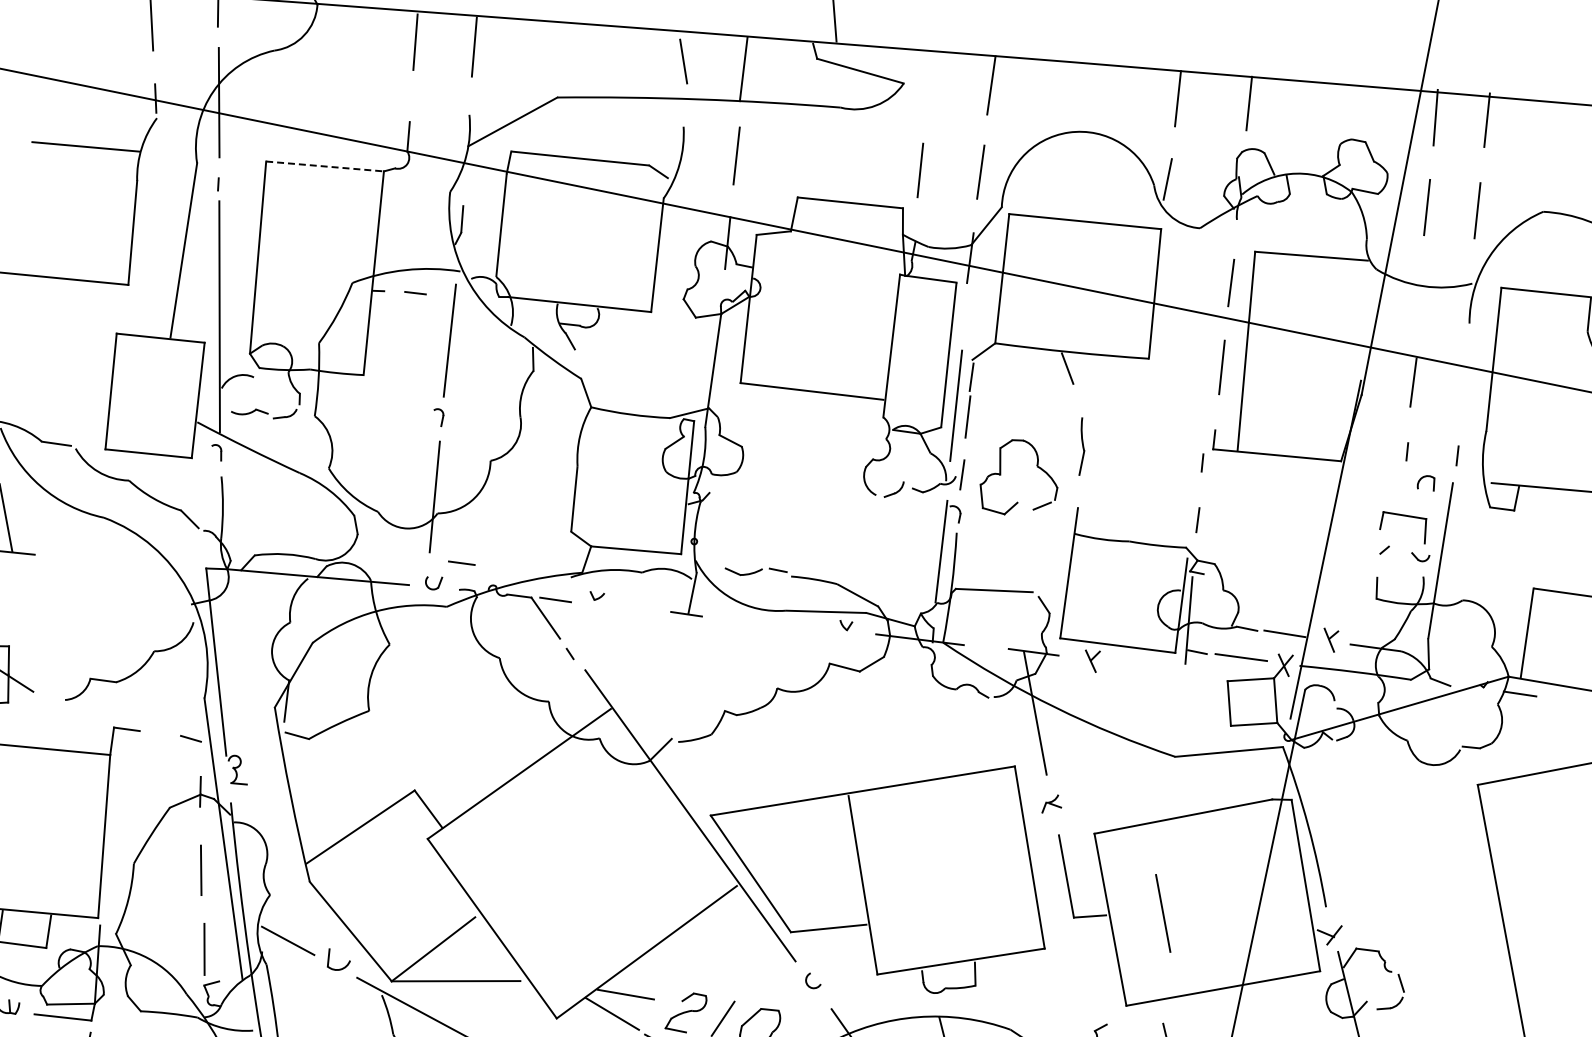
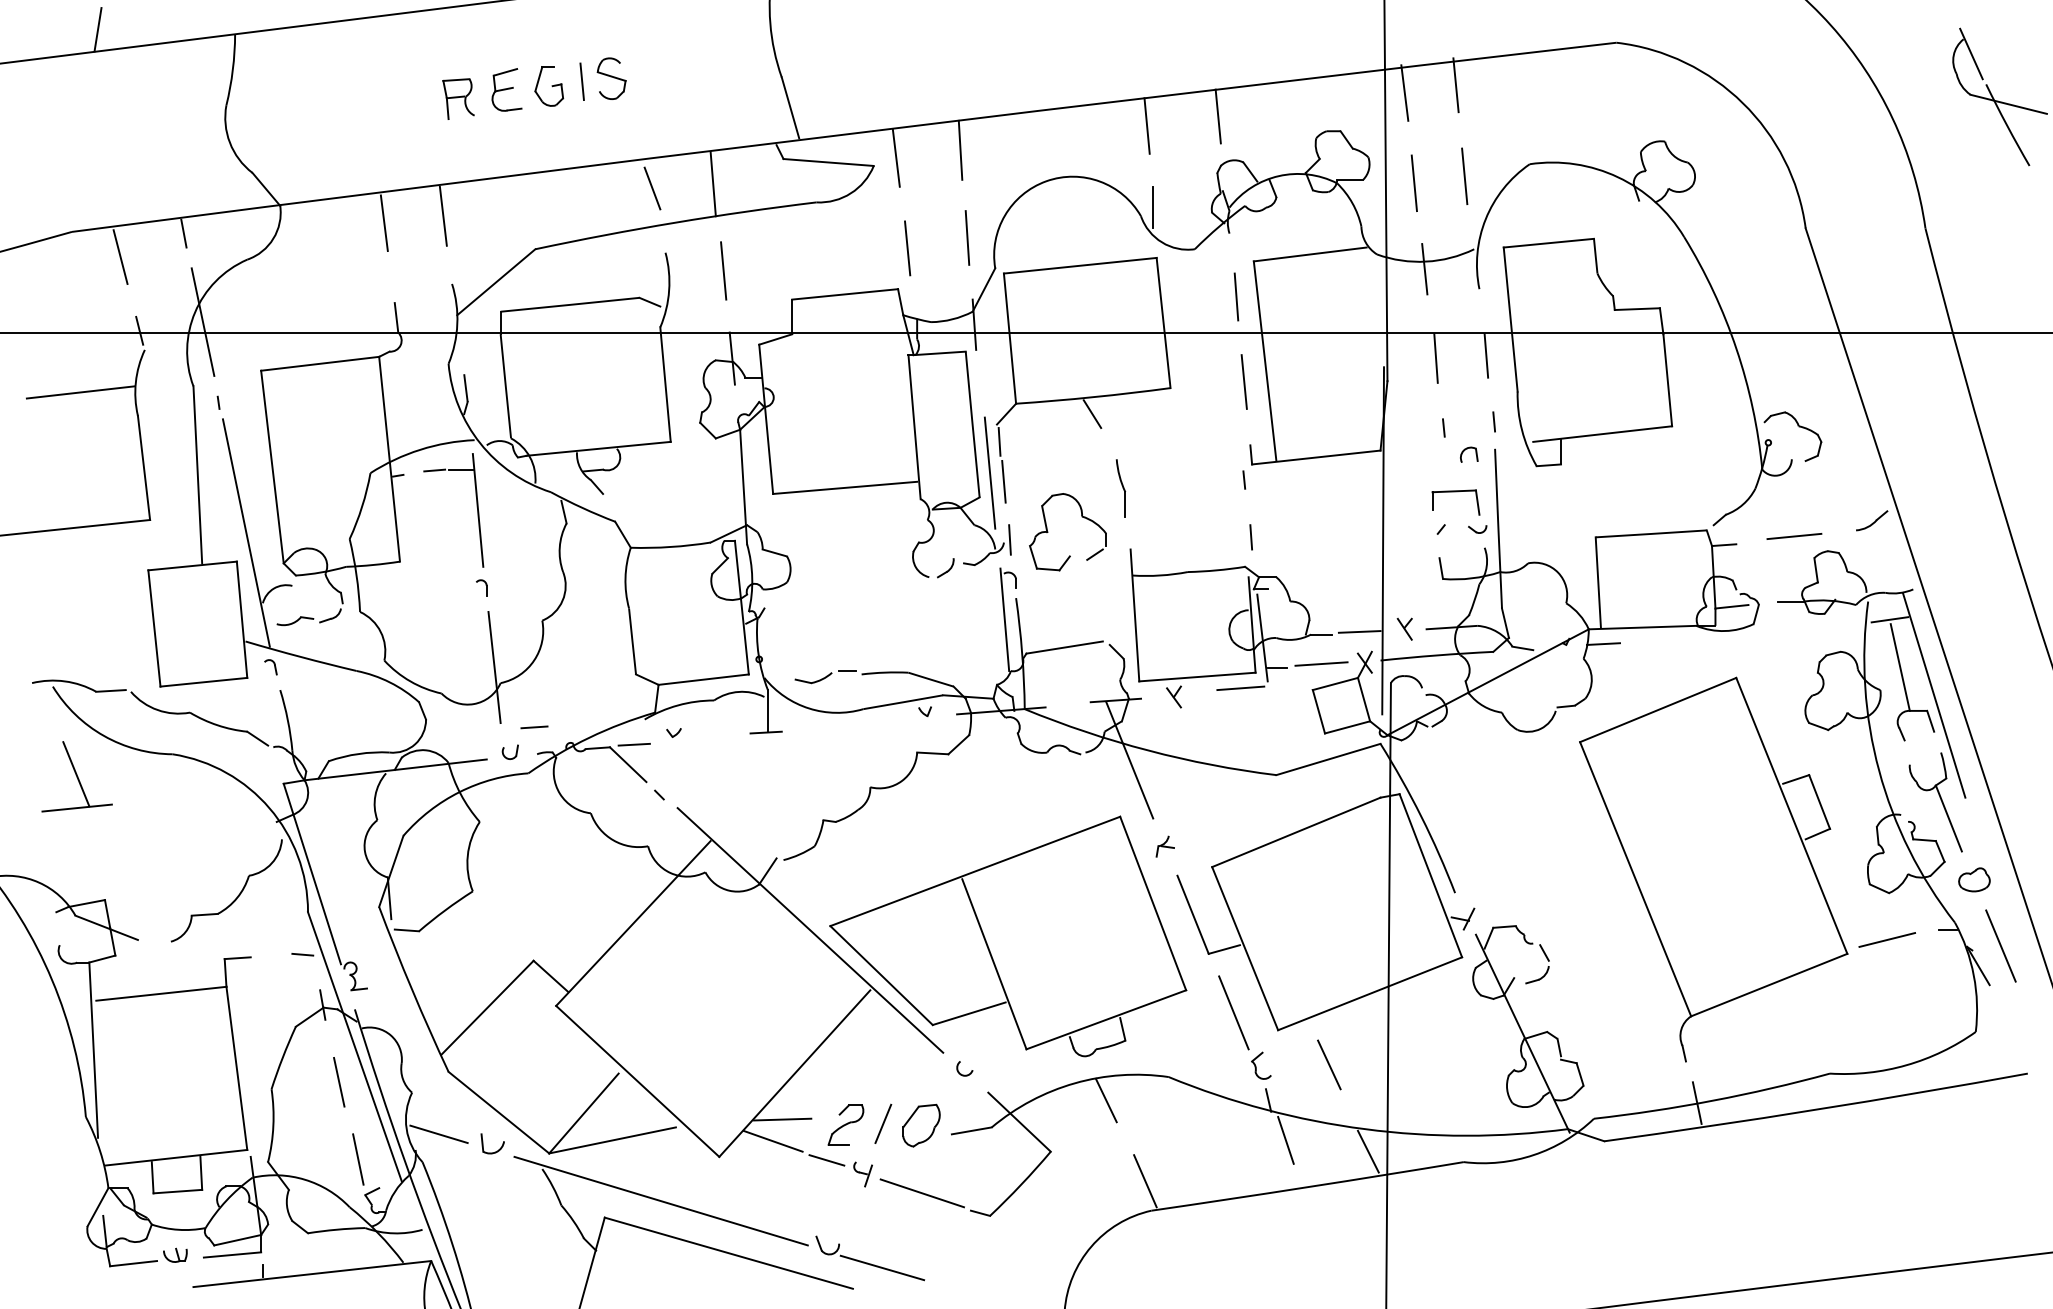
line: (926, 79) -> (895, 157), added
line: (325, 166) -> (320, 363), dashed -> solid
line: (1419, 293) -> (1424, 269), added
line: (440, 297) -> (460, 469), added
line: (1463, 389) -> (1486, 355), added
line: (1157, 665) -> (1240, 688), added
line: (1162, 913) -> (1233, 1012), moved

